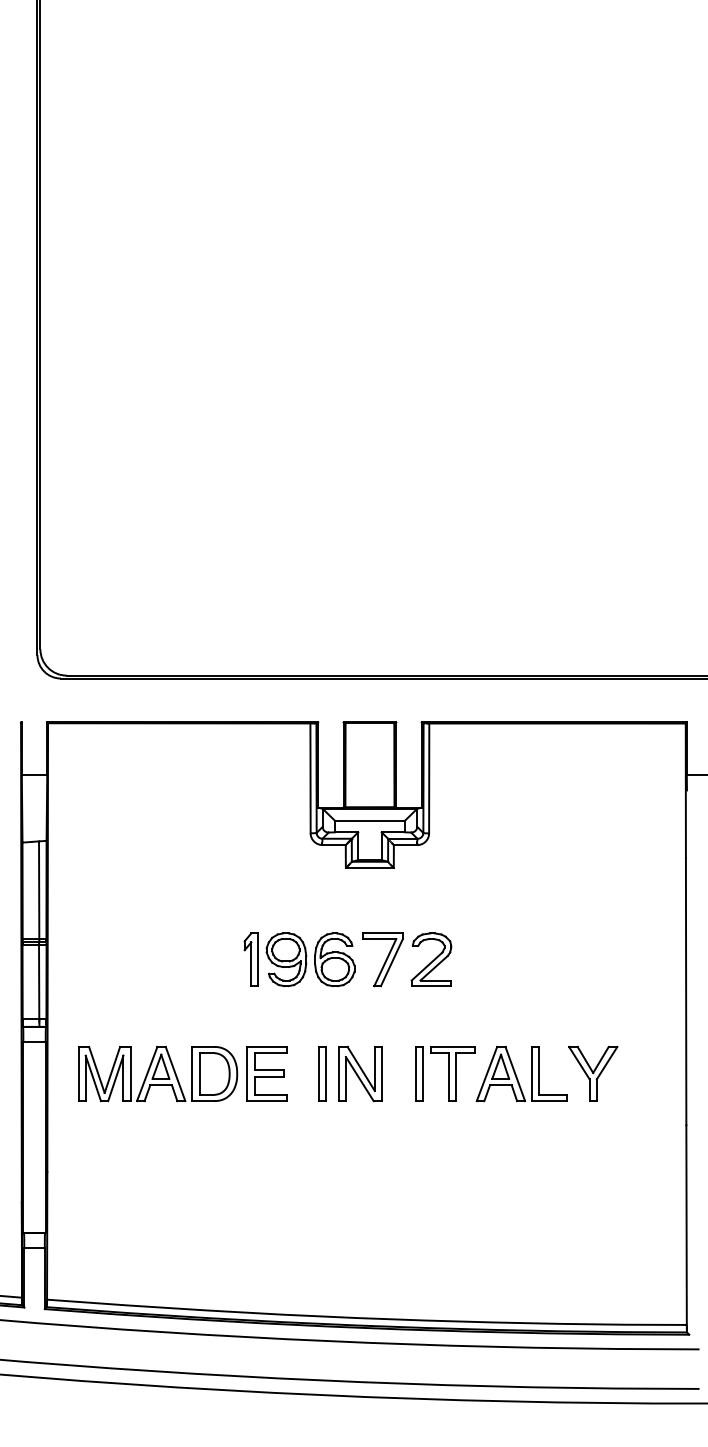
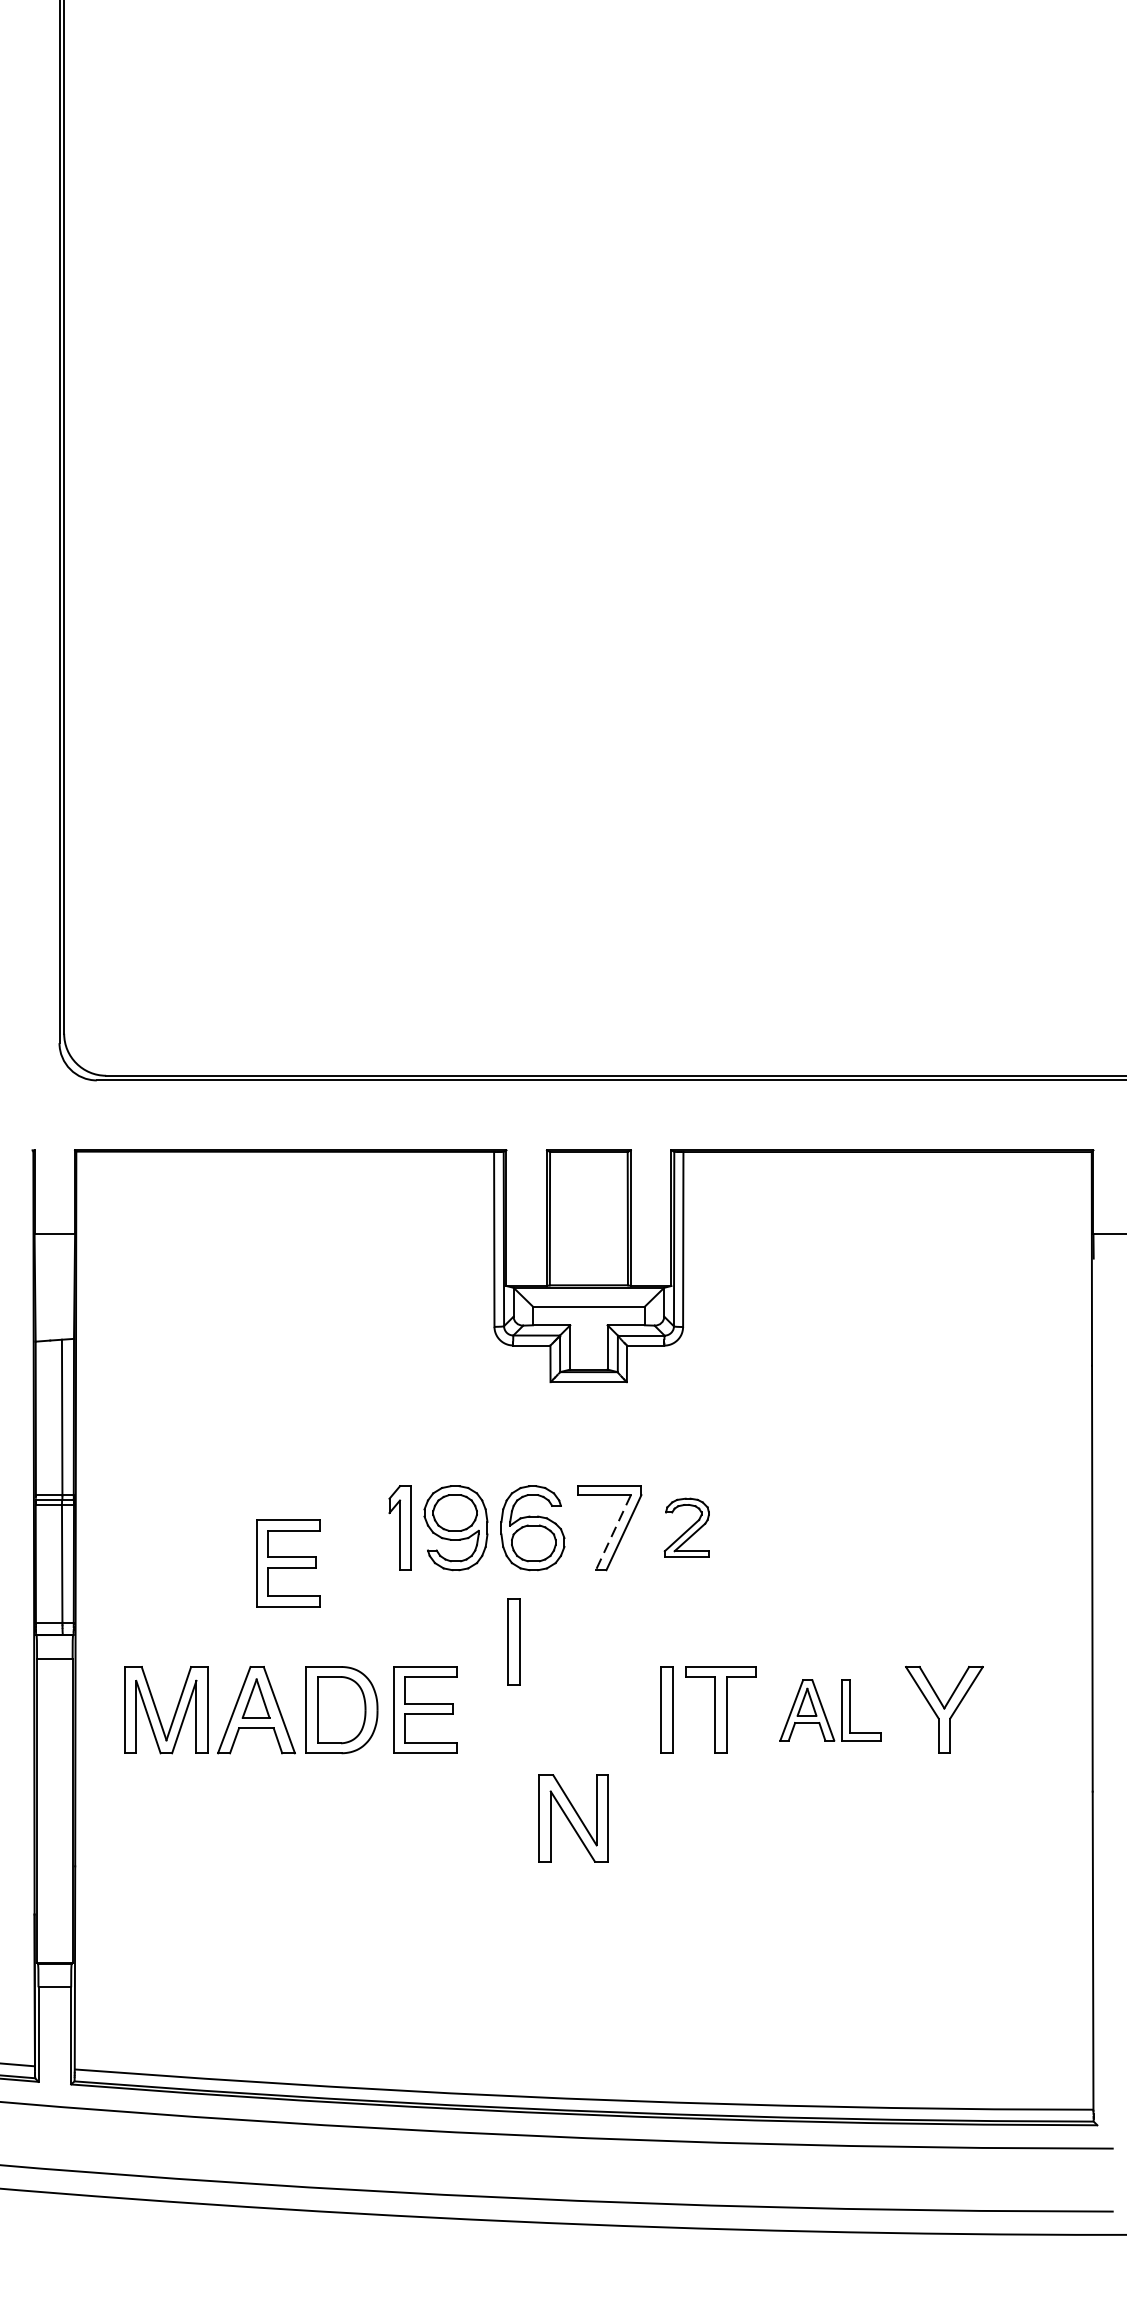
part: (431, 959) -> (686, 1527), size x0.7
line: (385, 963) -> (613, 1534), solid -> dashed
part: (180, 981) -> (287, 1562), added
part: (322, 1073) -> (513, 1640), moved
part: (360, 1073) -> (573, 1817), moved
part: (521, 1074) -> (830, 1710), size x0.7

